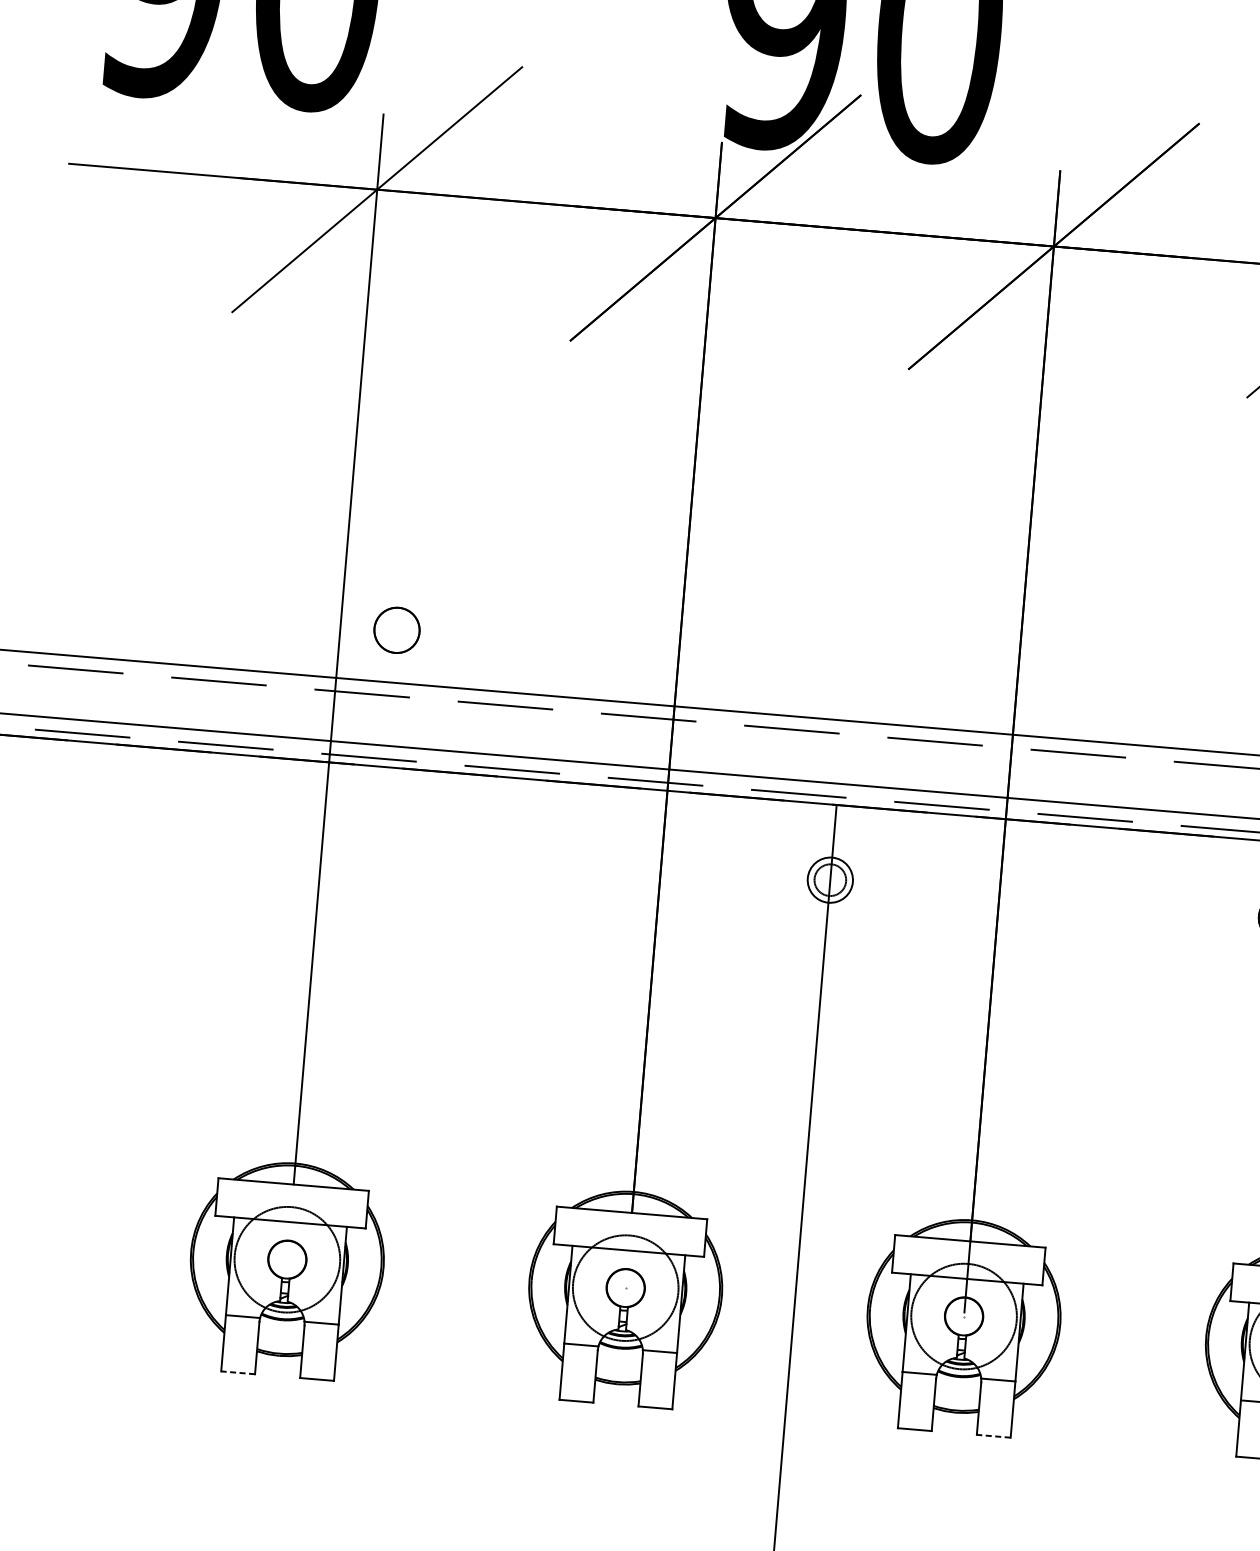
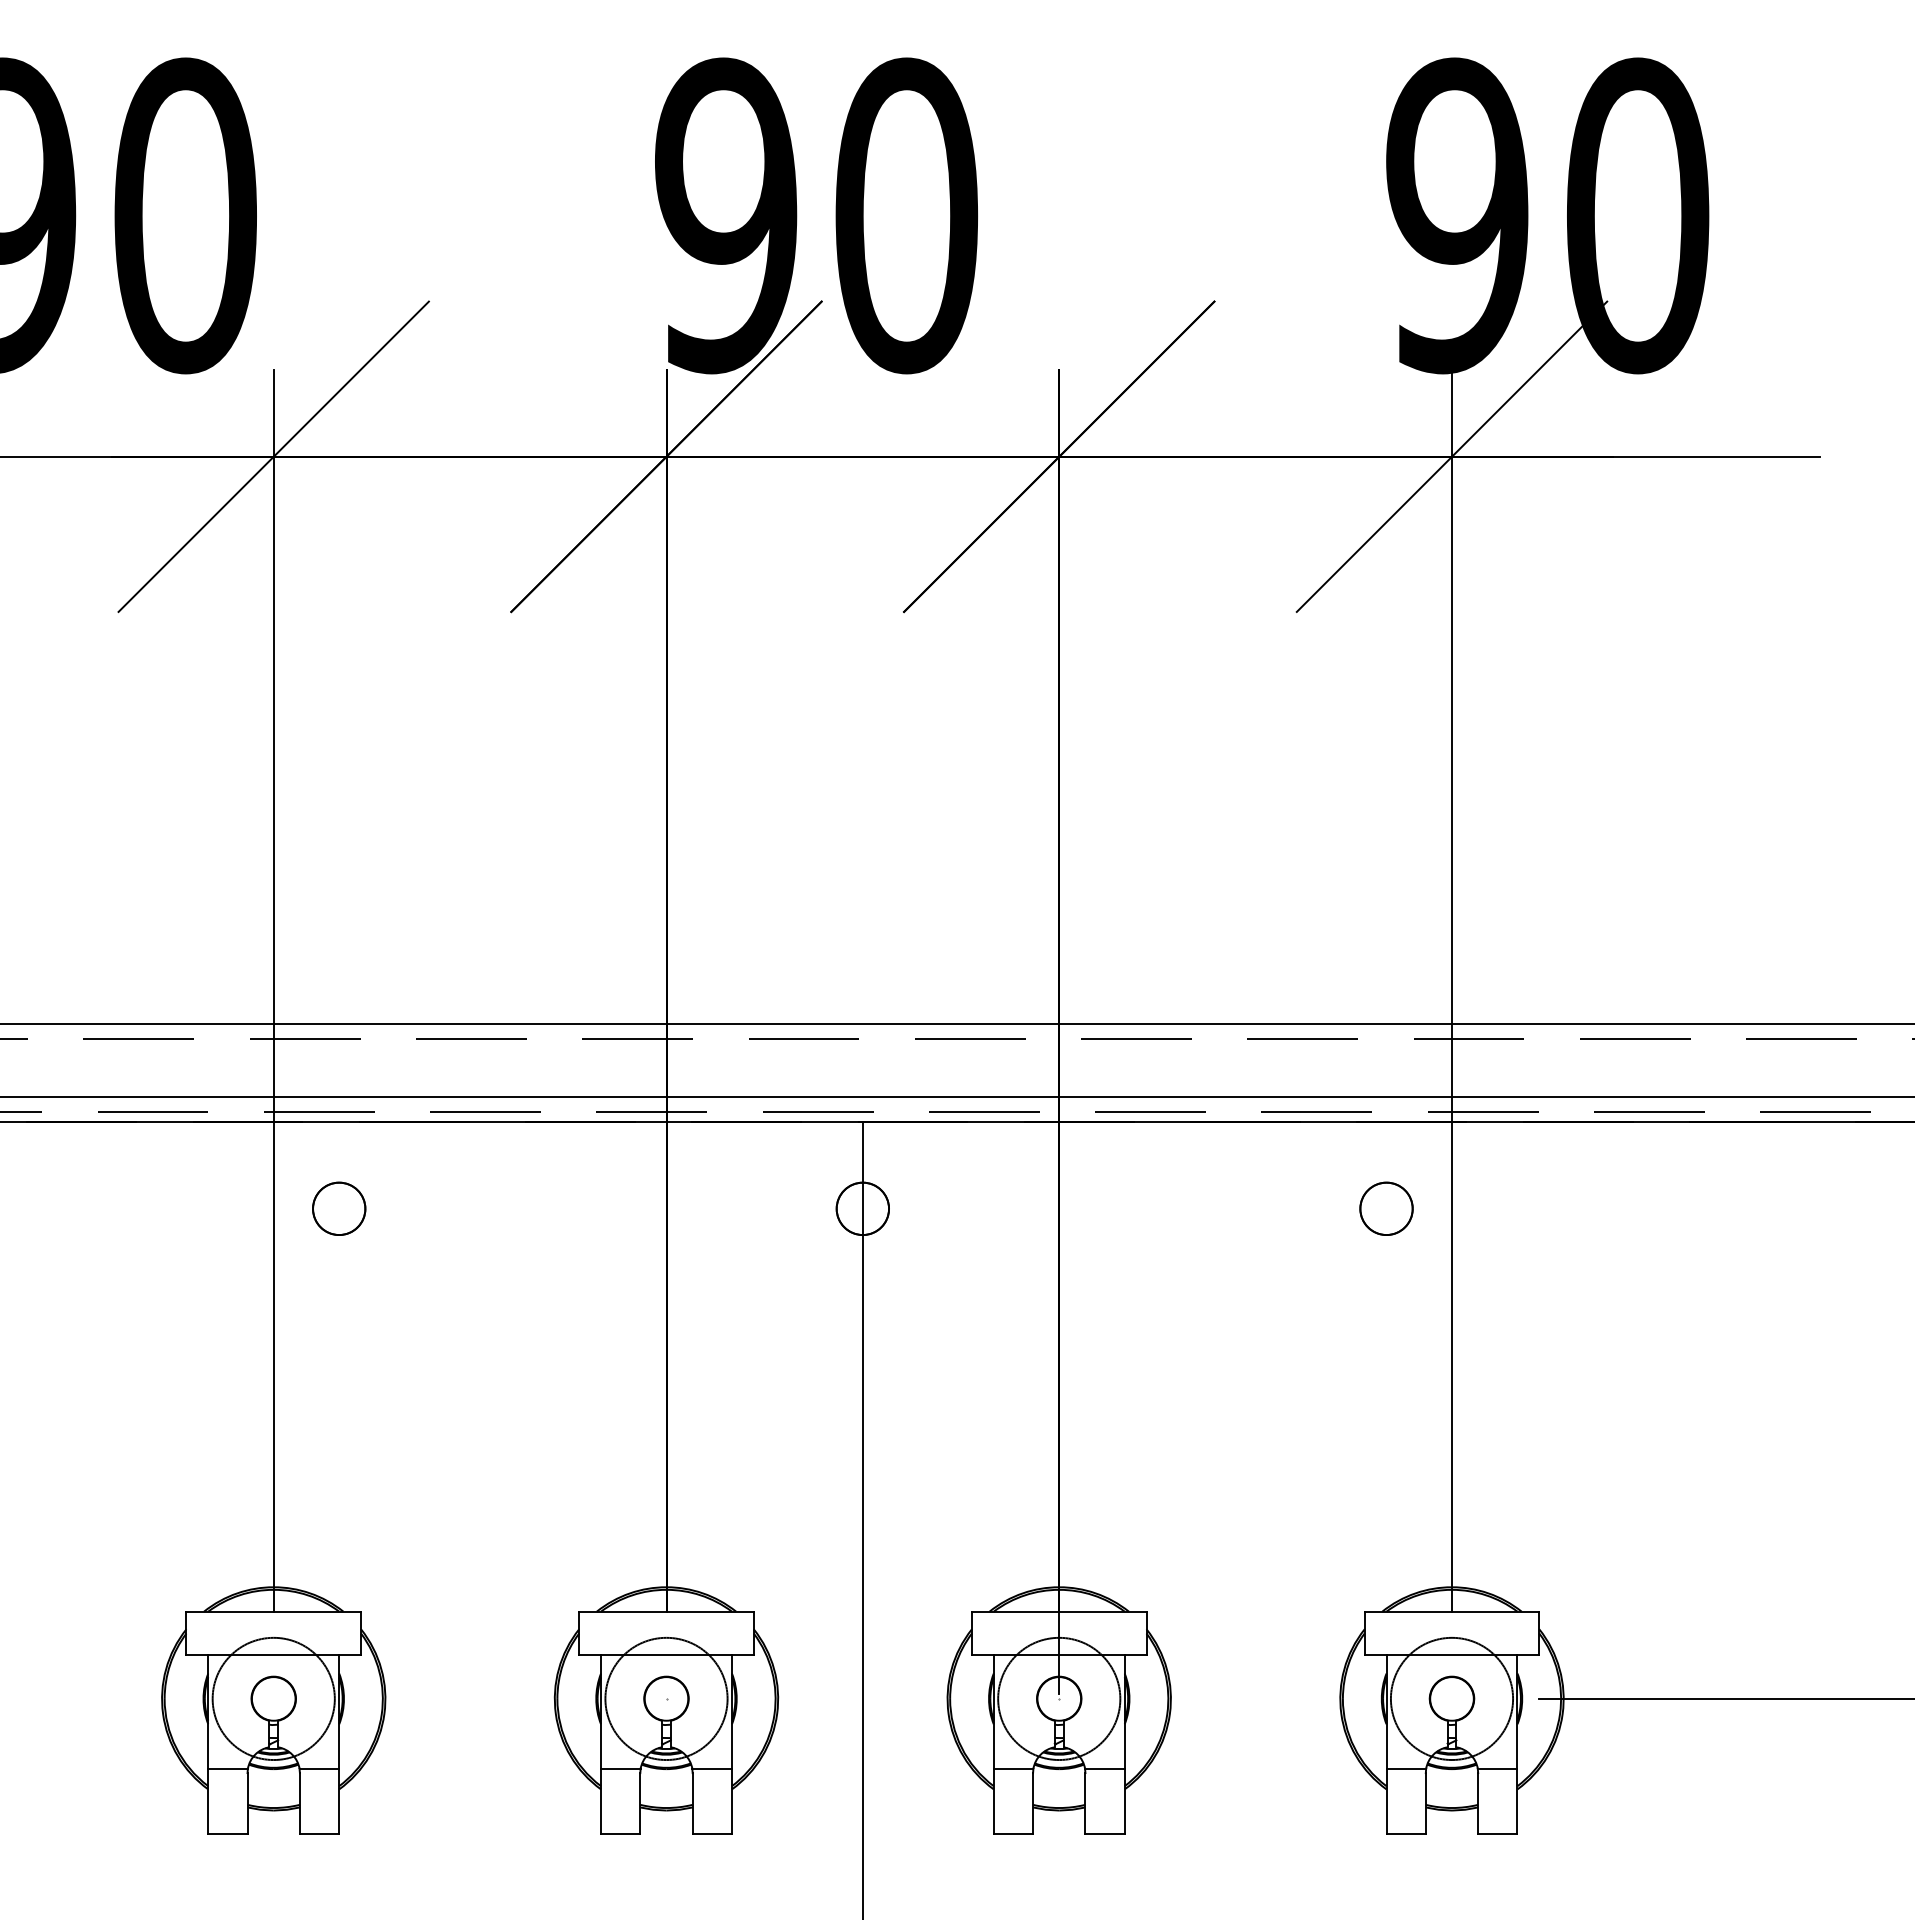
circle: (397, 630) -> (339, 1208), moved
circle: (830, 879) -> (862, 1208), size x1.43
line: (237, 1373) -> (227, 1834), dashed -> solid
line: (994, 1436) -> (1105, 1834), dashed -> solid

